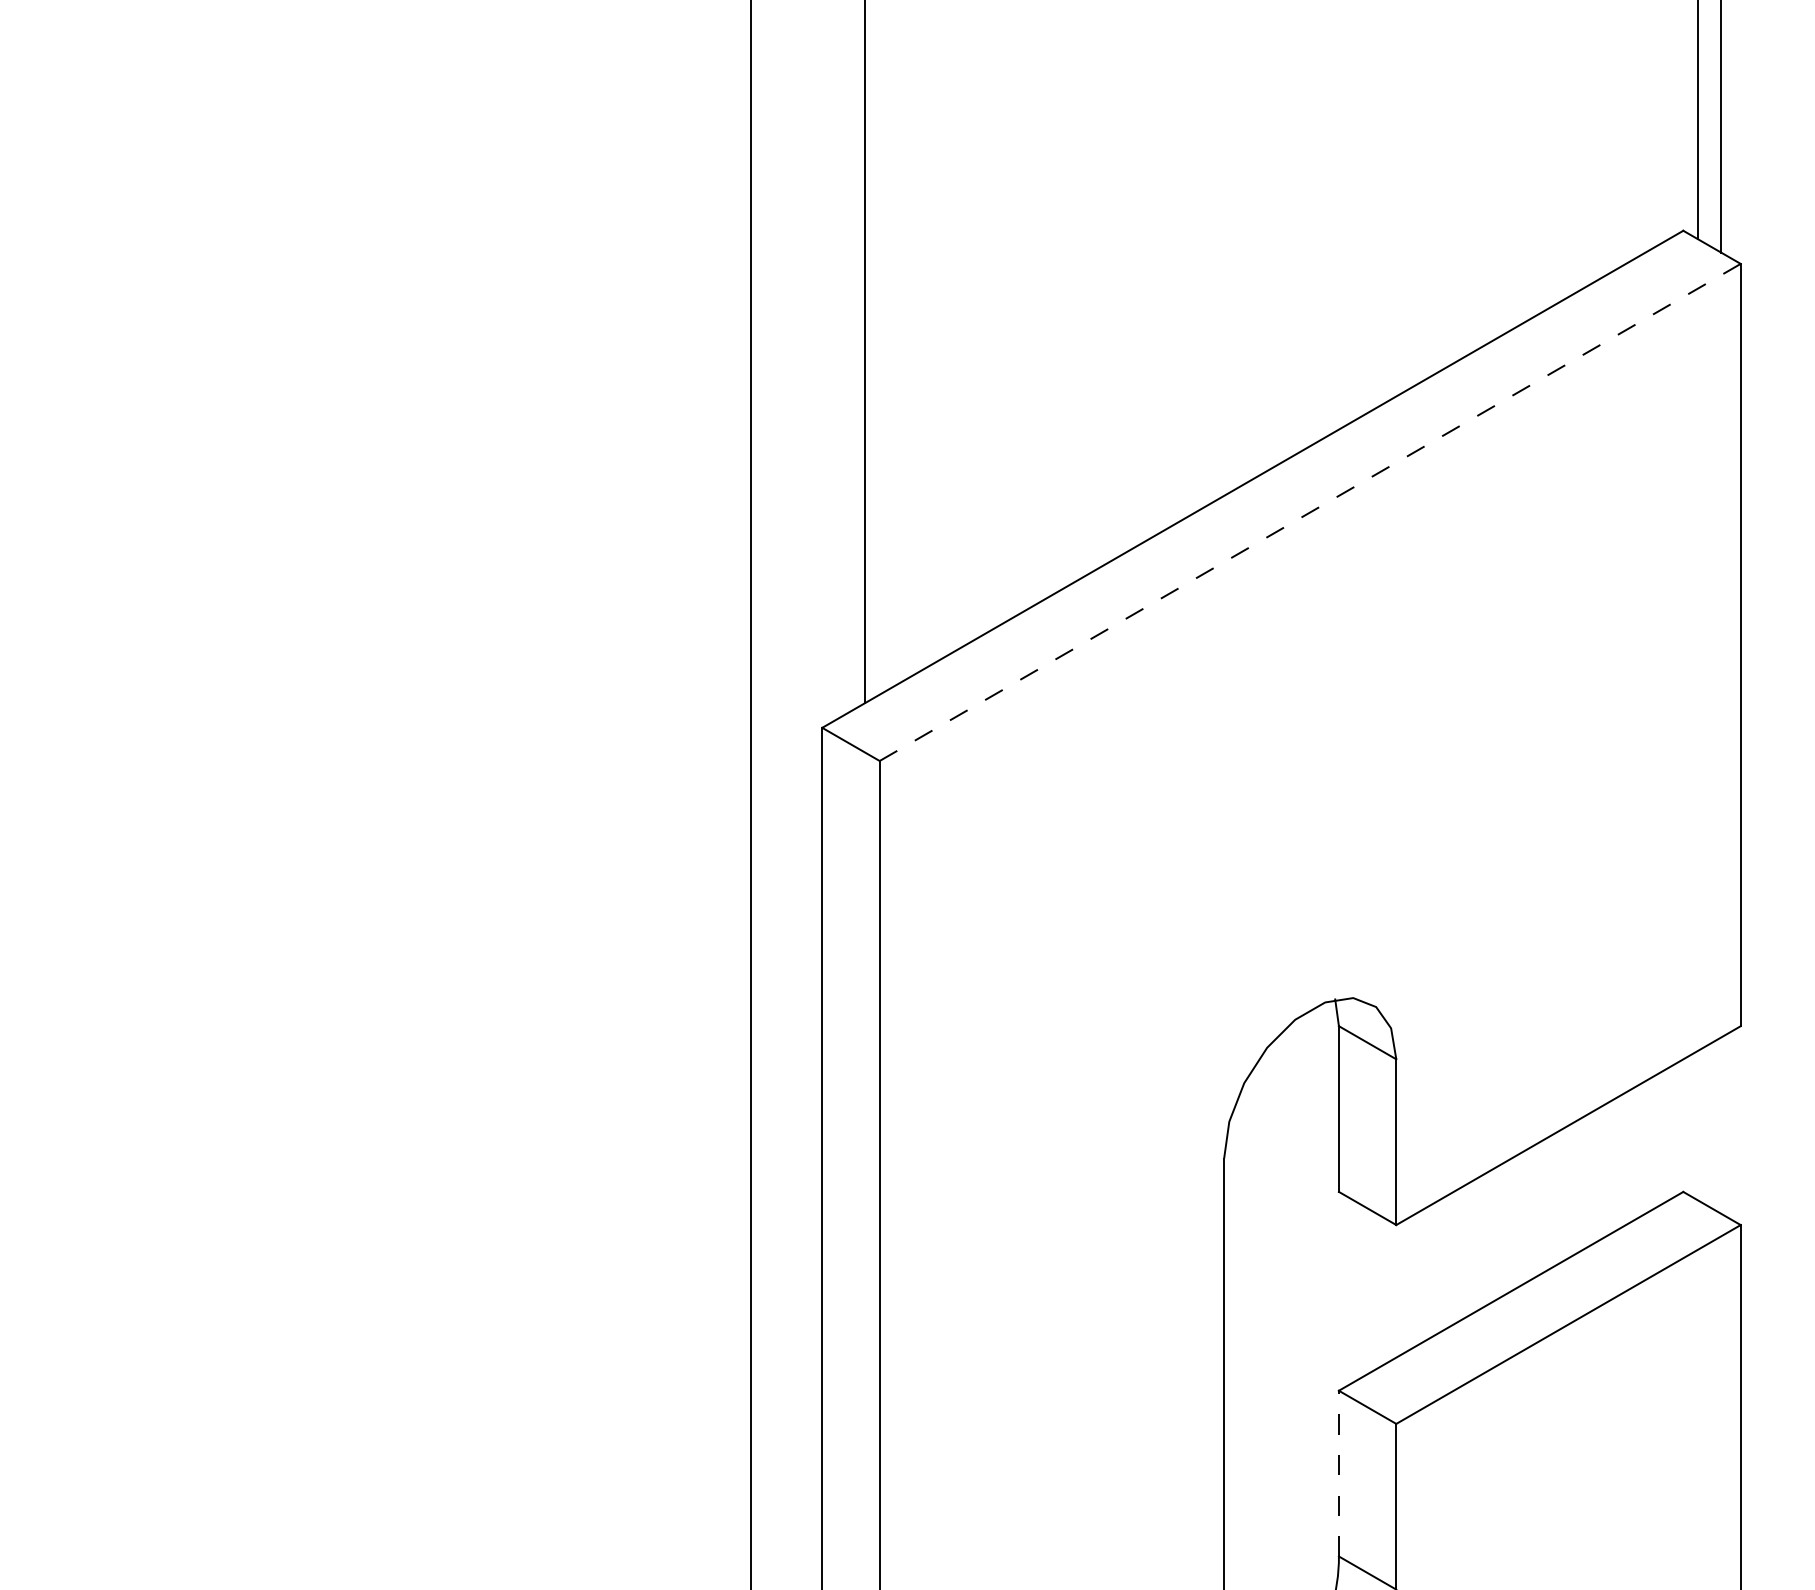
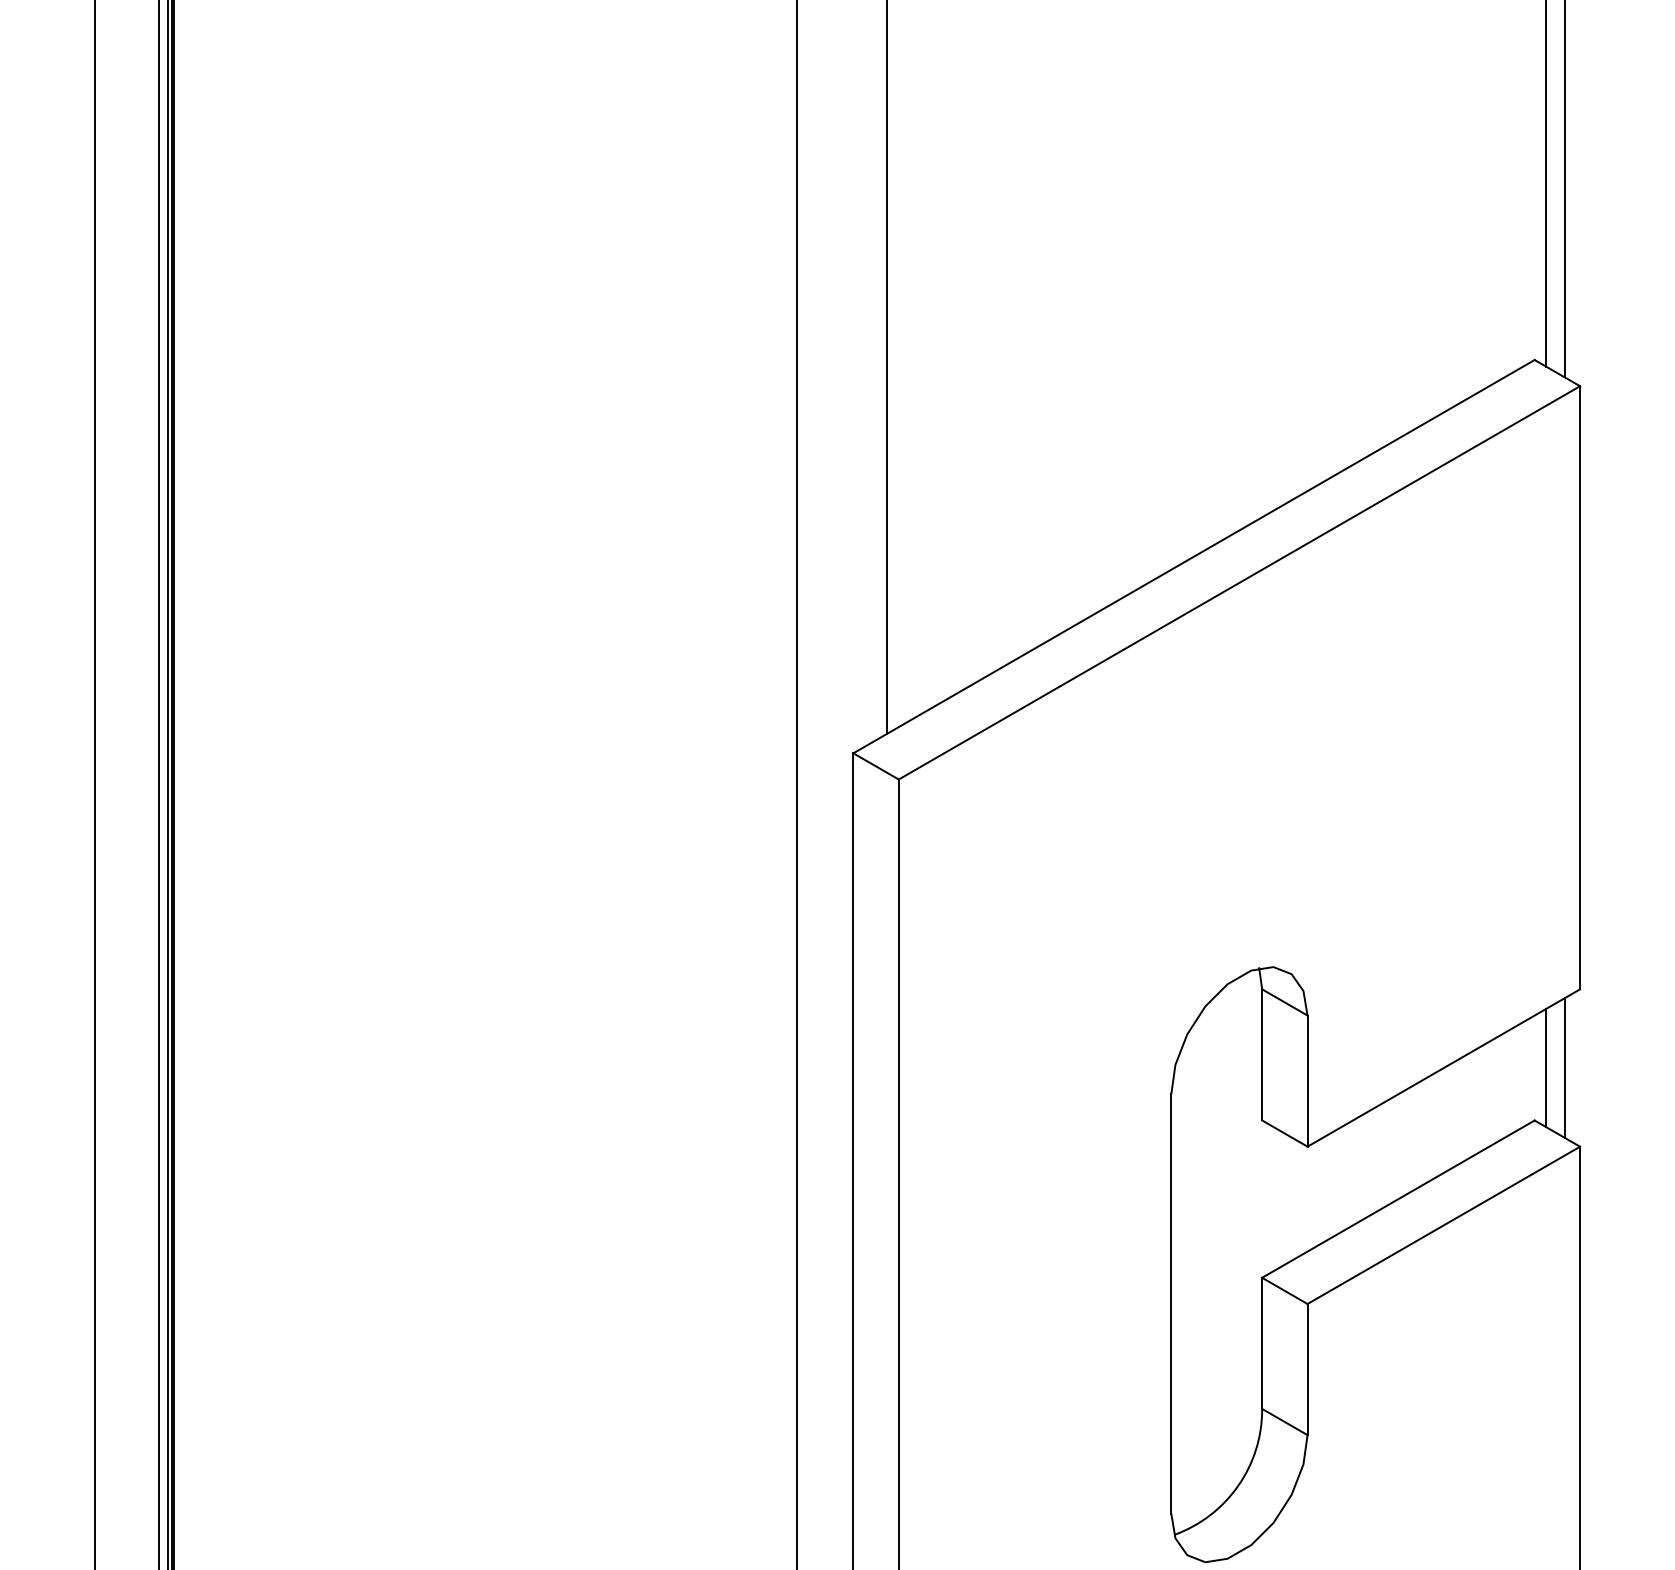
line: (1310, 511) -> (1239, 582), dashed -> solid
line: (1721, 1124) -> (1564, 1067), added
line: (1698, 1126) -> (1546, 1068), added
line: (1339, 1473) -> (1262, 1343), dashed -> solid

